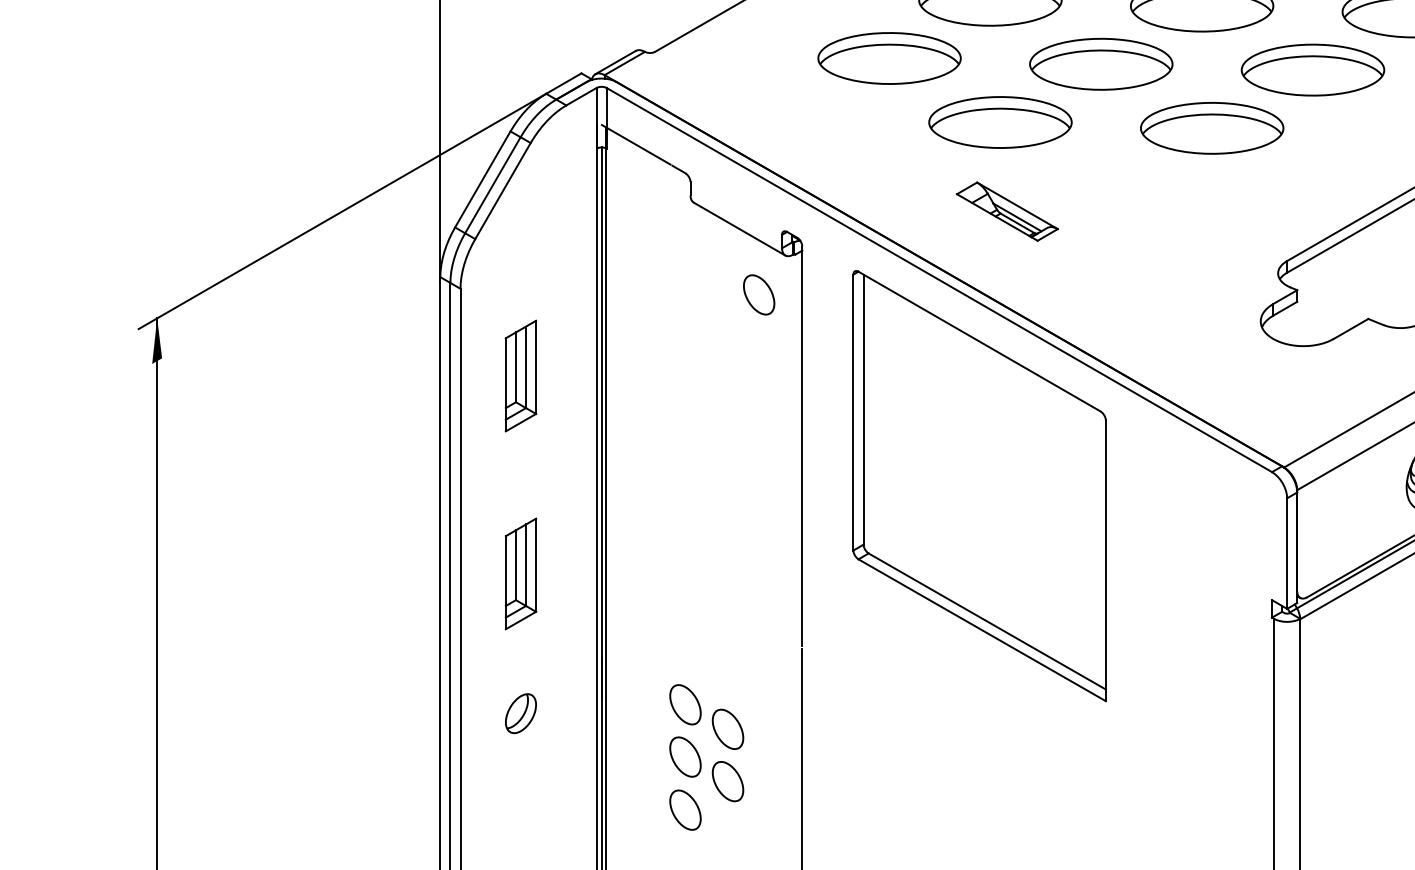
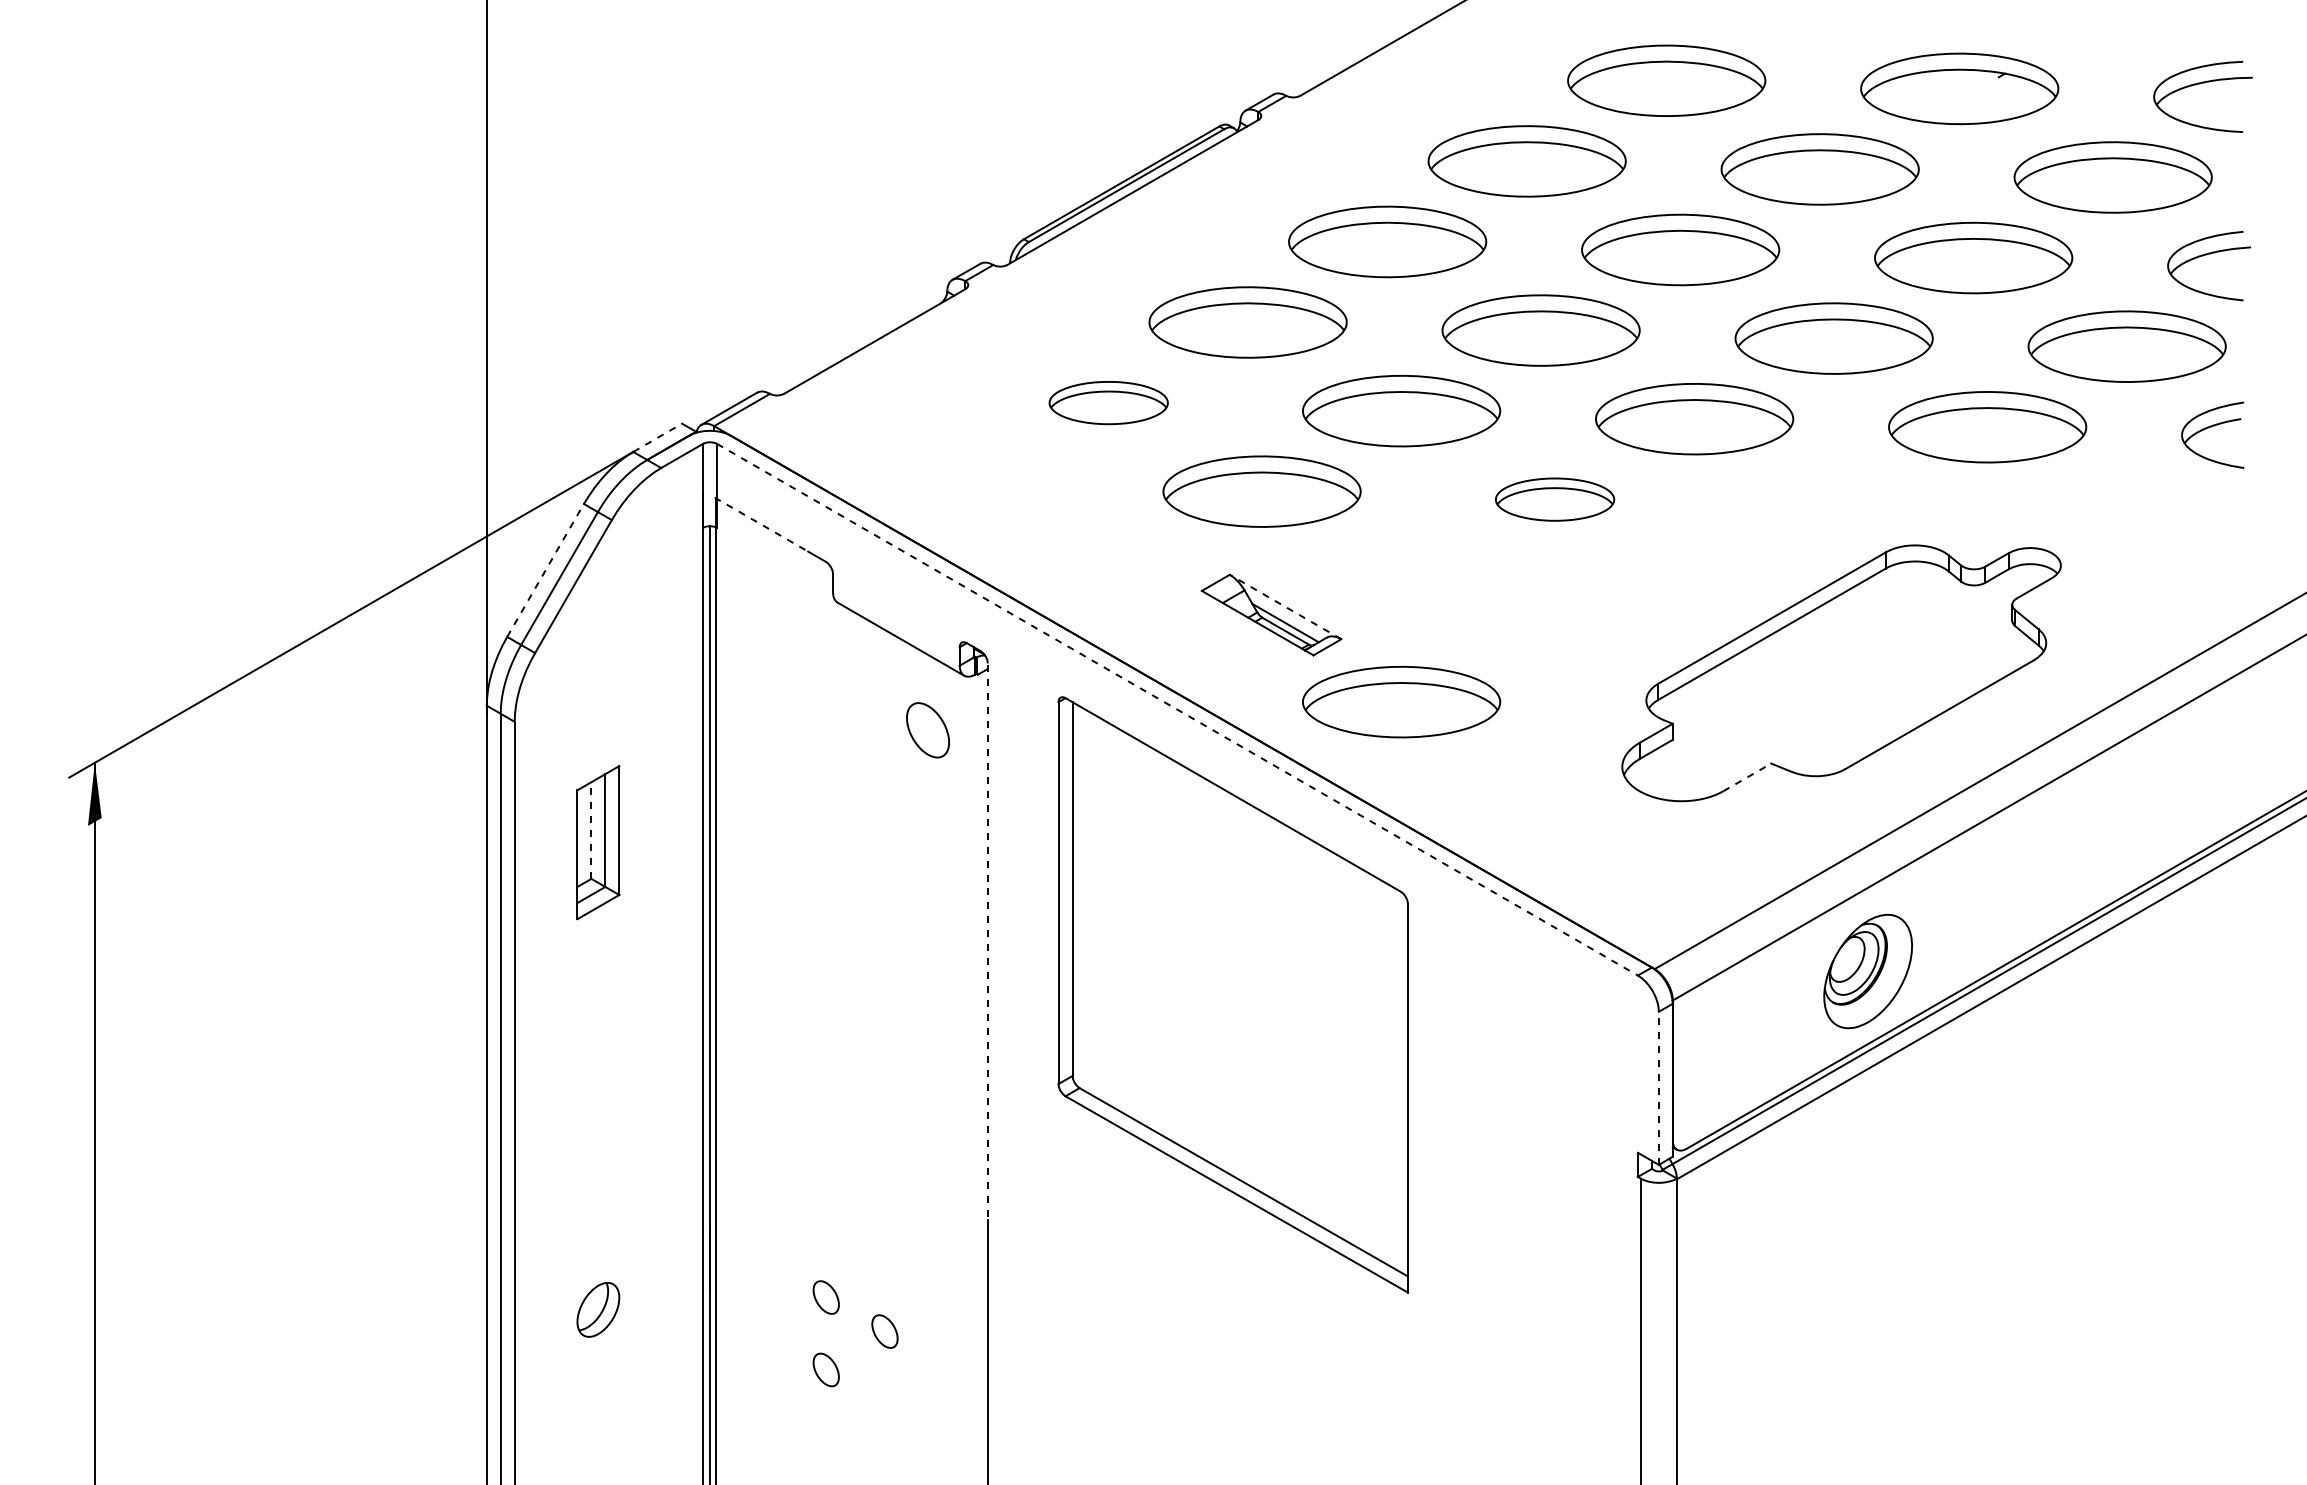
part: (889, 58) -> (1108, 402), size x0.6
line: (564, 83) -> (658, 437), solid -> dashed
part: (1211, 128) -> (1554, 499), size x0.6
line: (635, 144) -> (757, 522), solid -> dashed
line: (482, 179) -> (545, 570), solid -> dashed
line: (1017, 205) -> (1285, 606), solid -> dashed
part: (1101, 274) -> (1401, 701), added
line: (939, 279) -> (1177, 709), solid -> dashed
line: (1351, 329) -> (1747, 777), solid -> dashed
line: (516, 367) -> (591, 830), solid -> dashed
line: (802, 446) -> (987, 939), solid -> dashed
line: (1286, 553) -> (1658, 1088), solid -> dashed
part: (521, 573) -> (598, 1116), removed
part: (685, 704) -> (826, 1297), size x0.6
part: (727, 729) -> (884, 1331), size x0.6
part: (685, 756) -> (826, 1369), size x0.6
part: (727, 781) -> (884, 1403), removed
part: (685, 810) -> (826, 1443), removed

